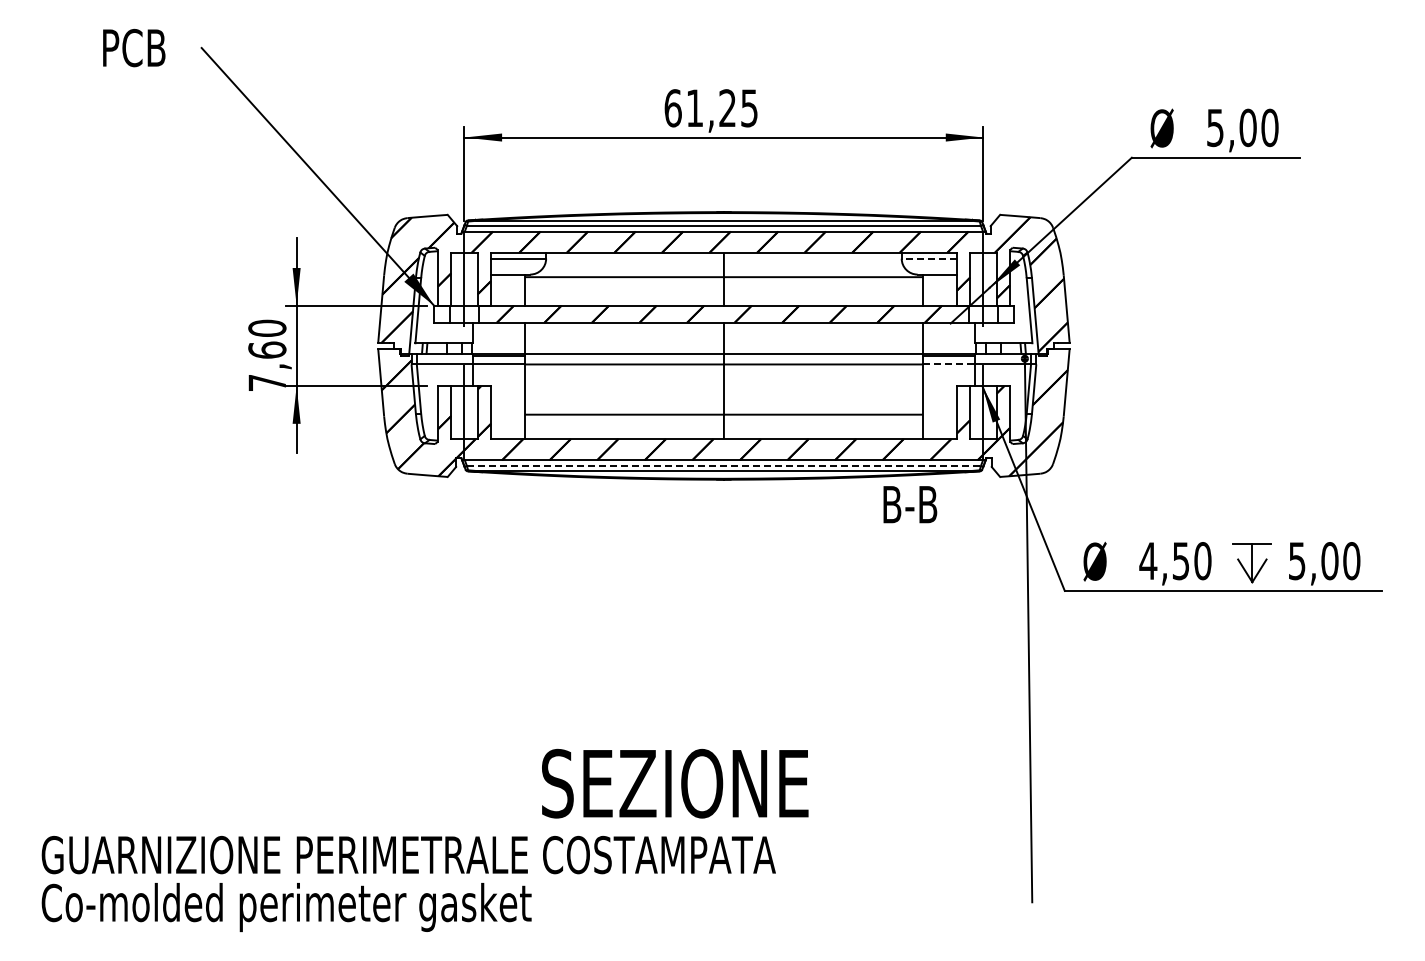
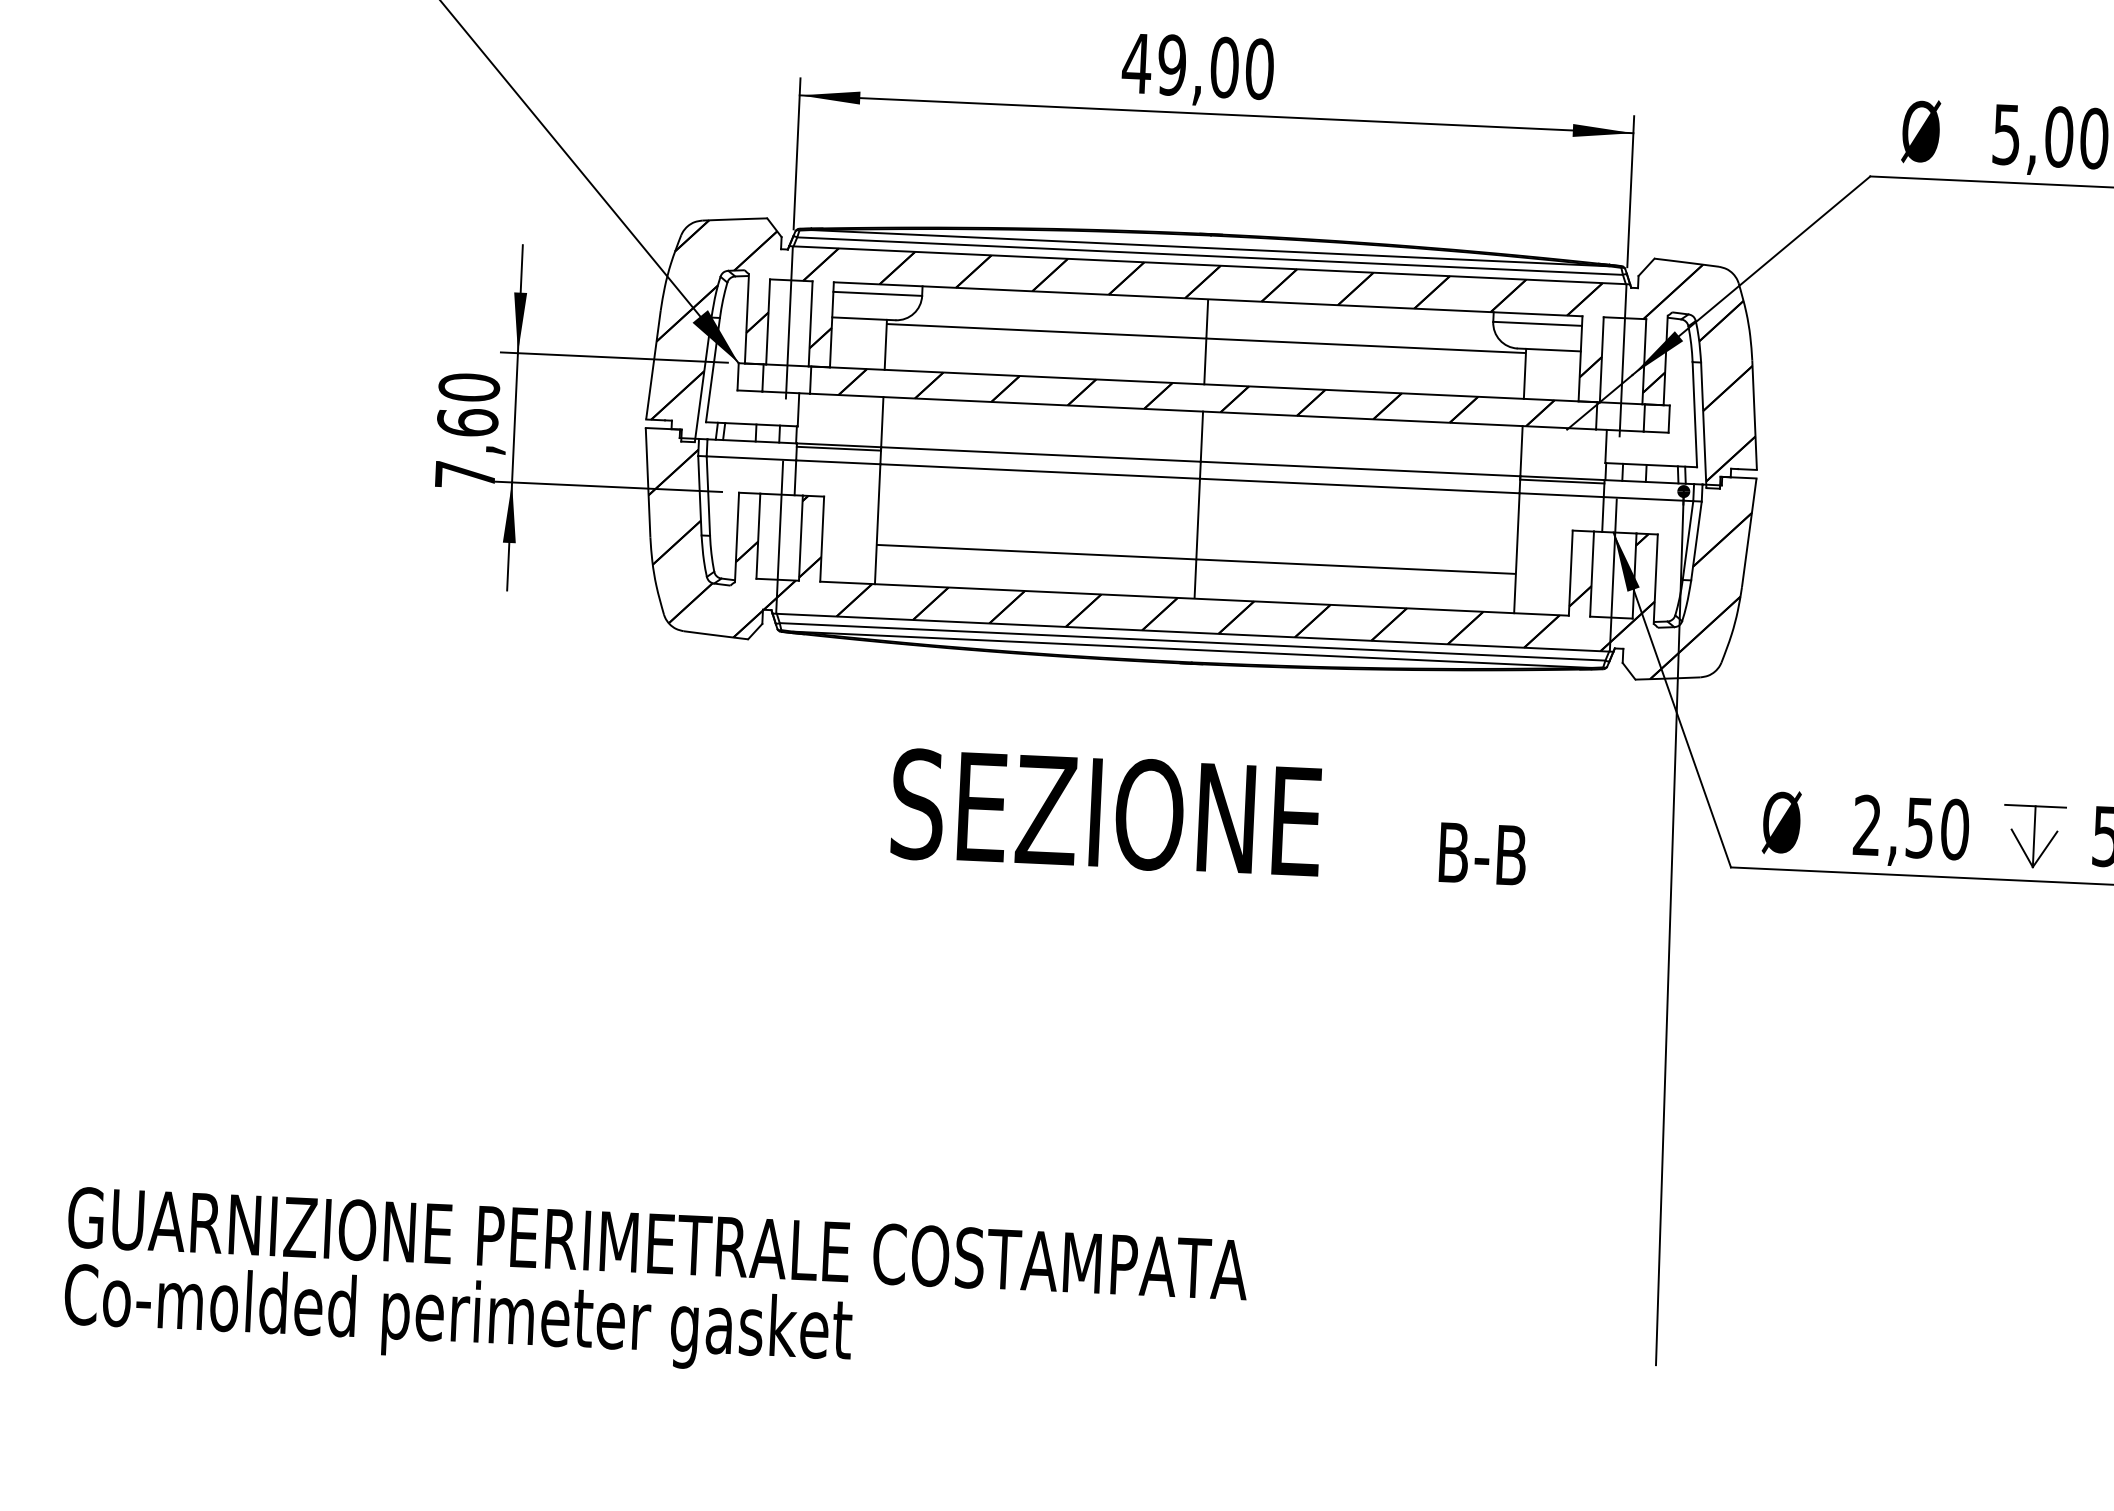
text: (711, 108) -> (1198, 66), 61,25 -> 49,00
line: (929, 258) -> (1537, 323), dashed -> solid
line: (949, 364) -> (1562, 495), dashed -> solid
line: (724, 466) -> (1193, 642), dashed -> solid
text: (910, 504) -> (1483, 853), moved
text: (1148, 560) -> (1867, 824), 4,50 -> 2,50
text: (675, 783) -> (1106, 812), moved

